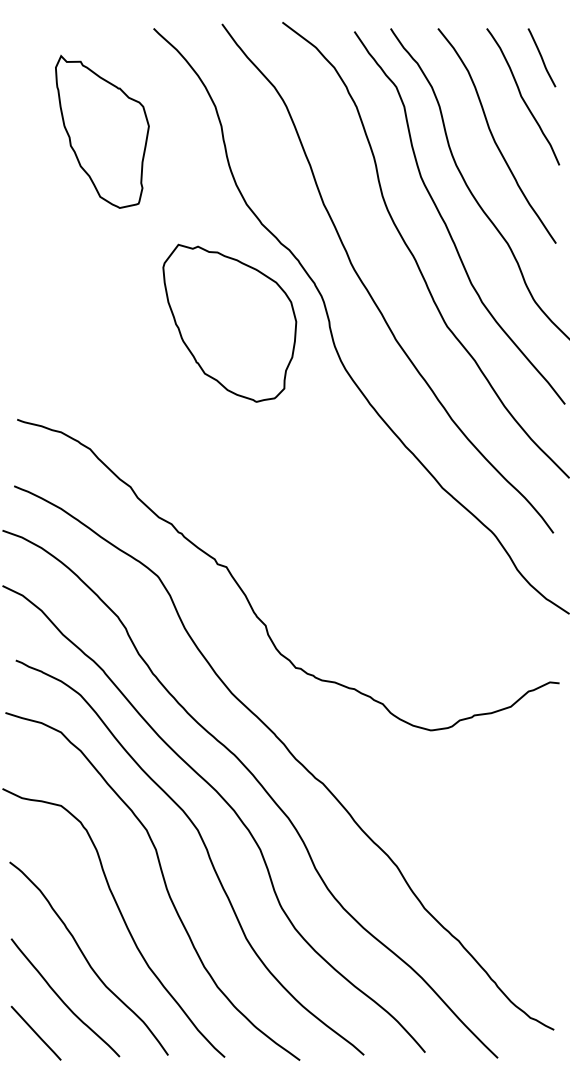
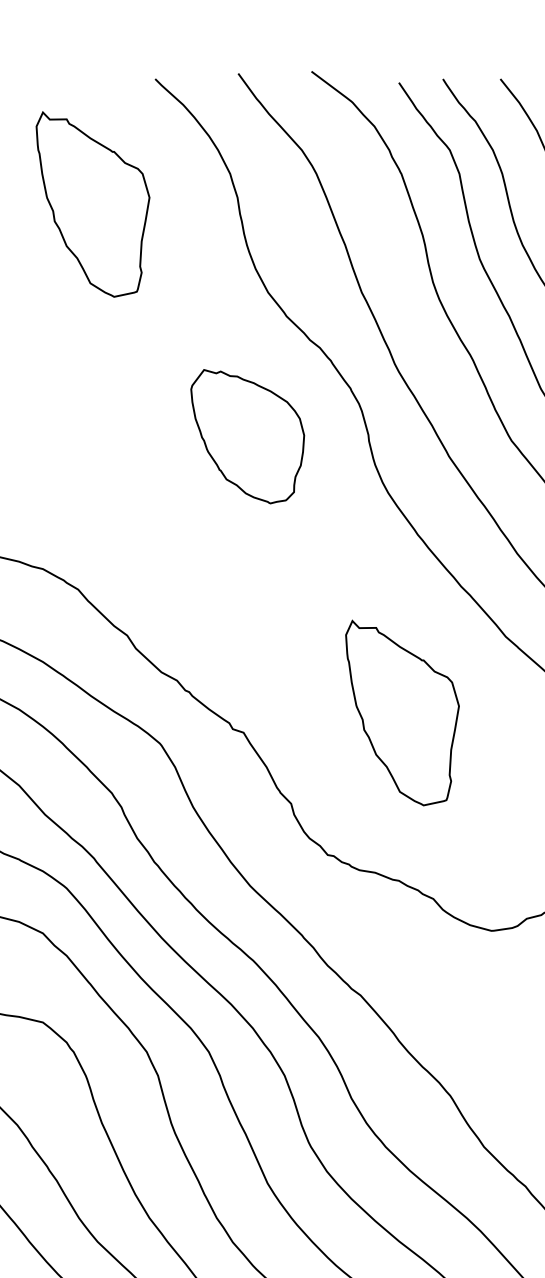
part: (229, 322) -> (247, 435), size x0.7
part: (357, 550) -> (402, 712), added

